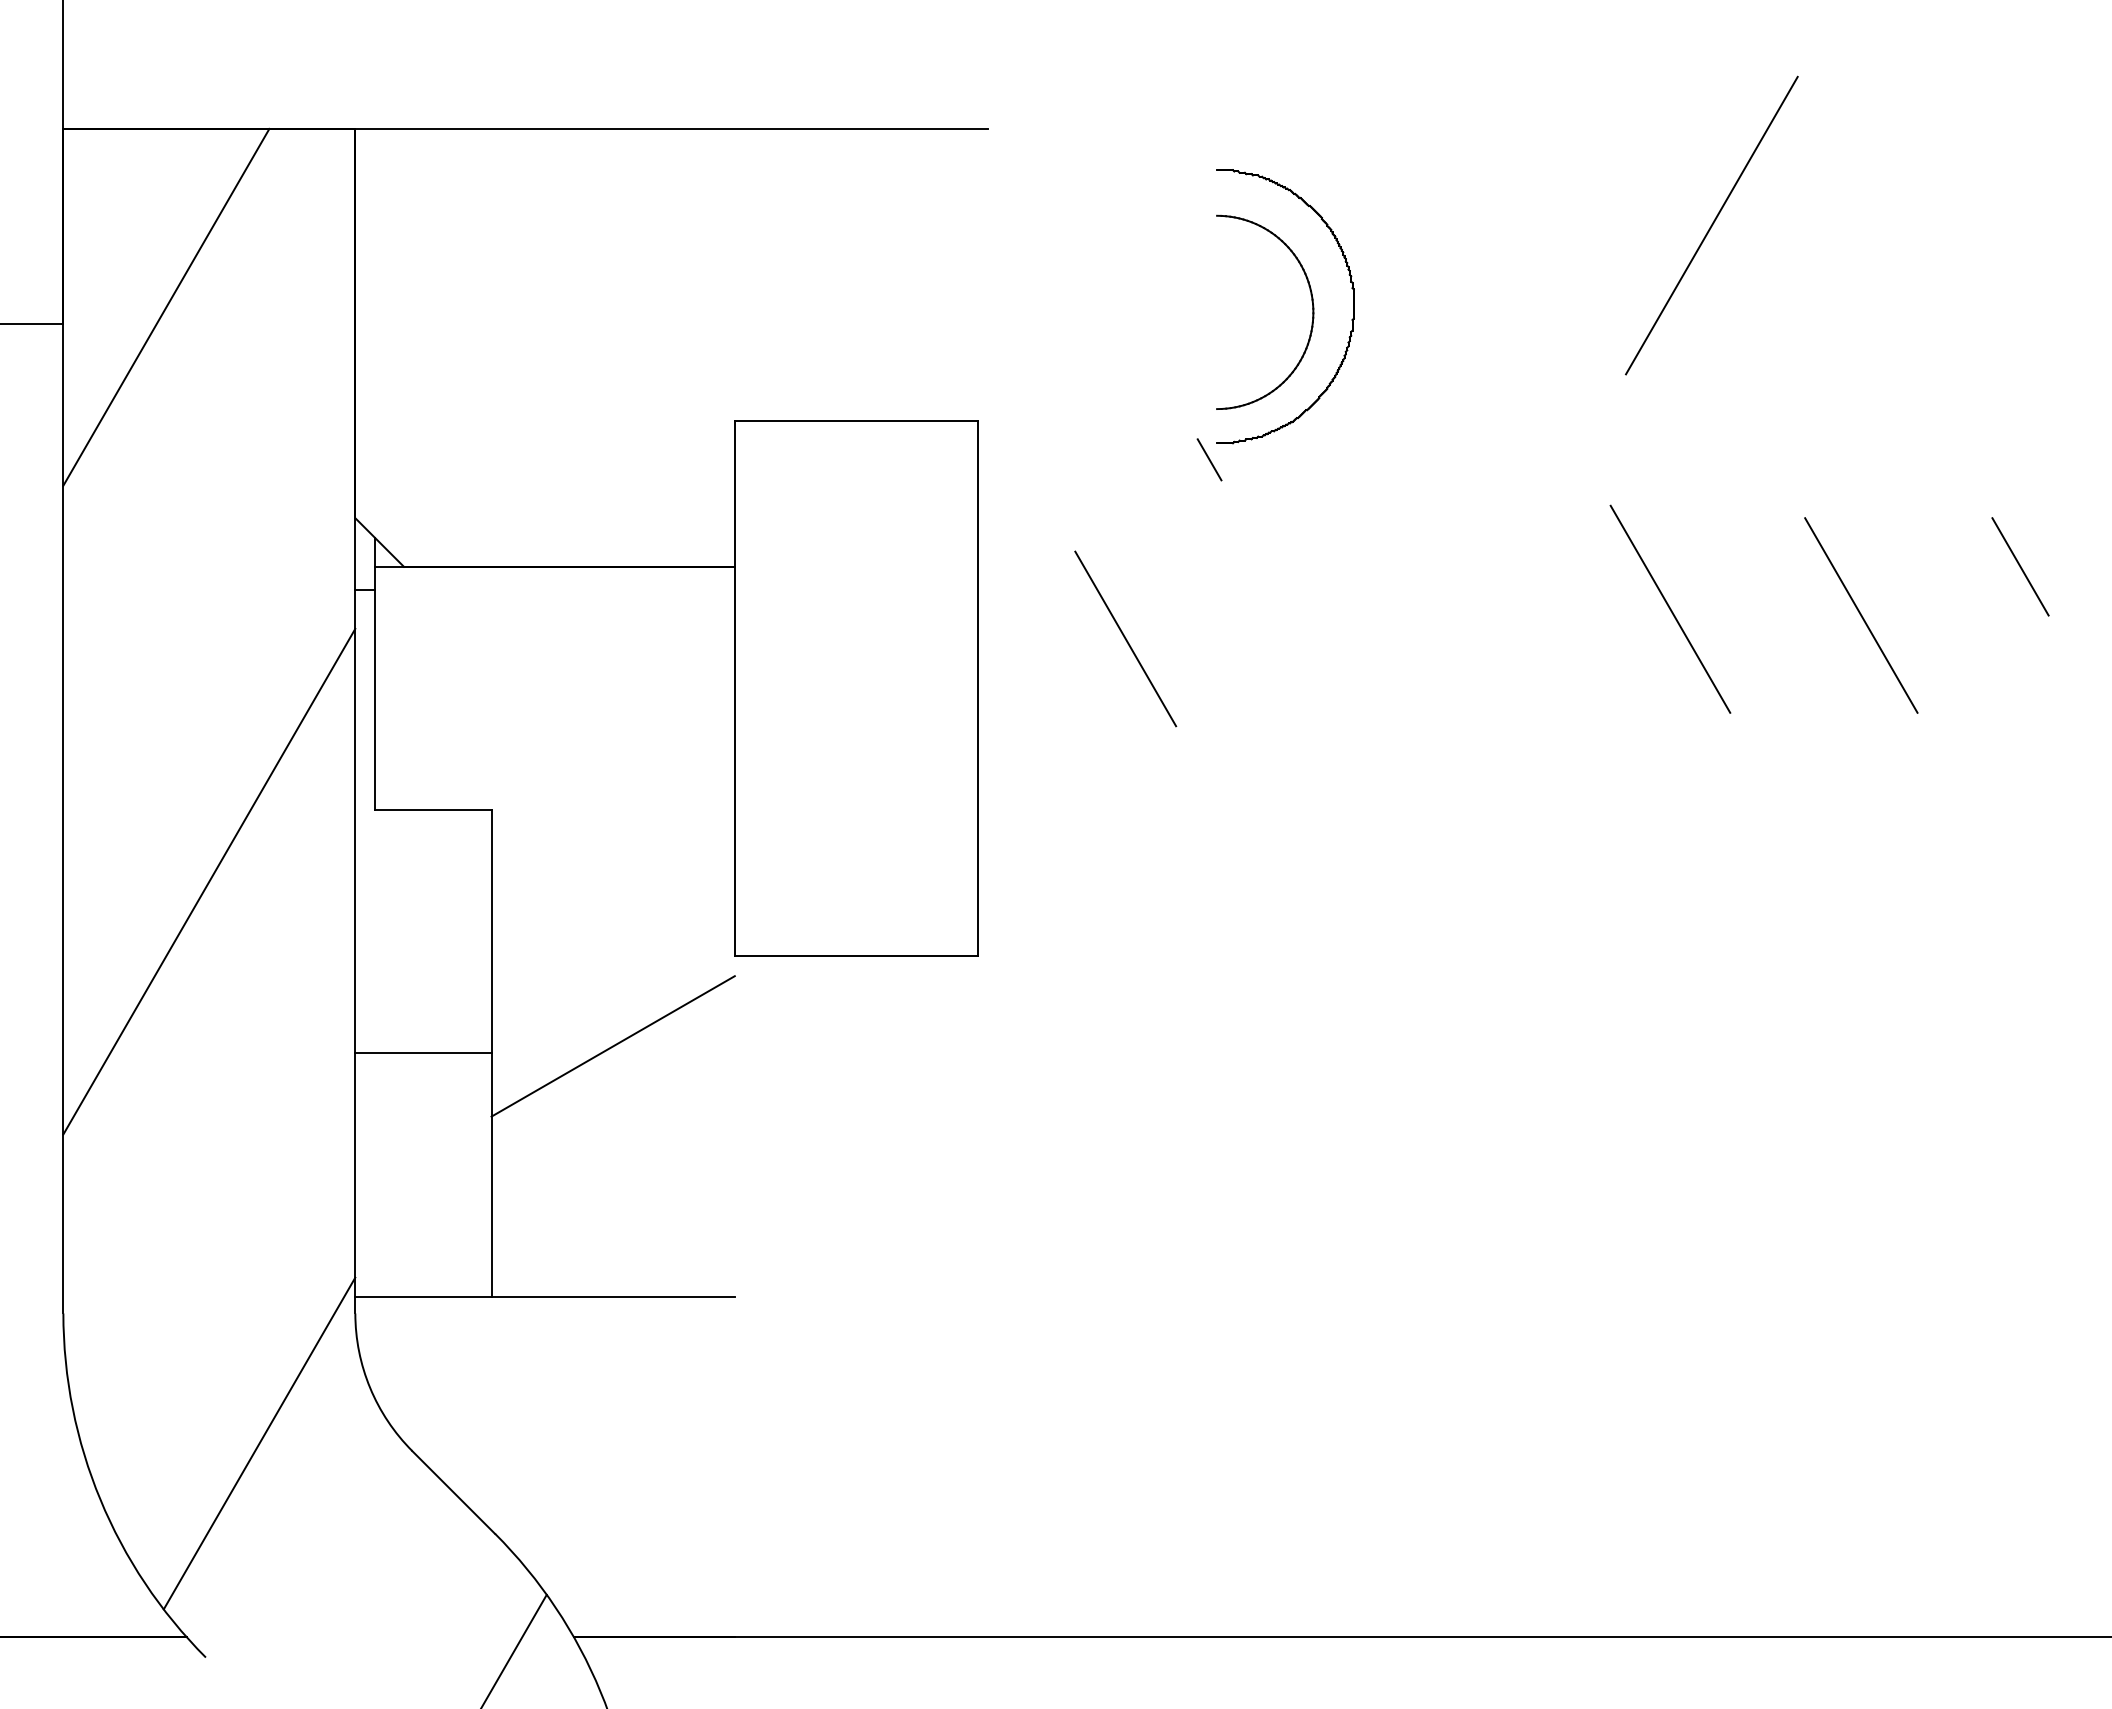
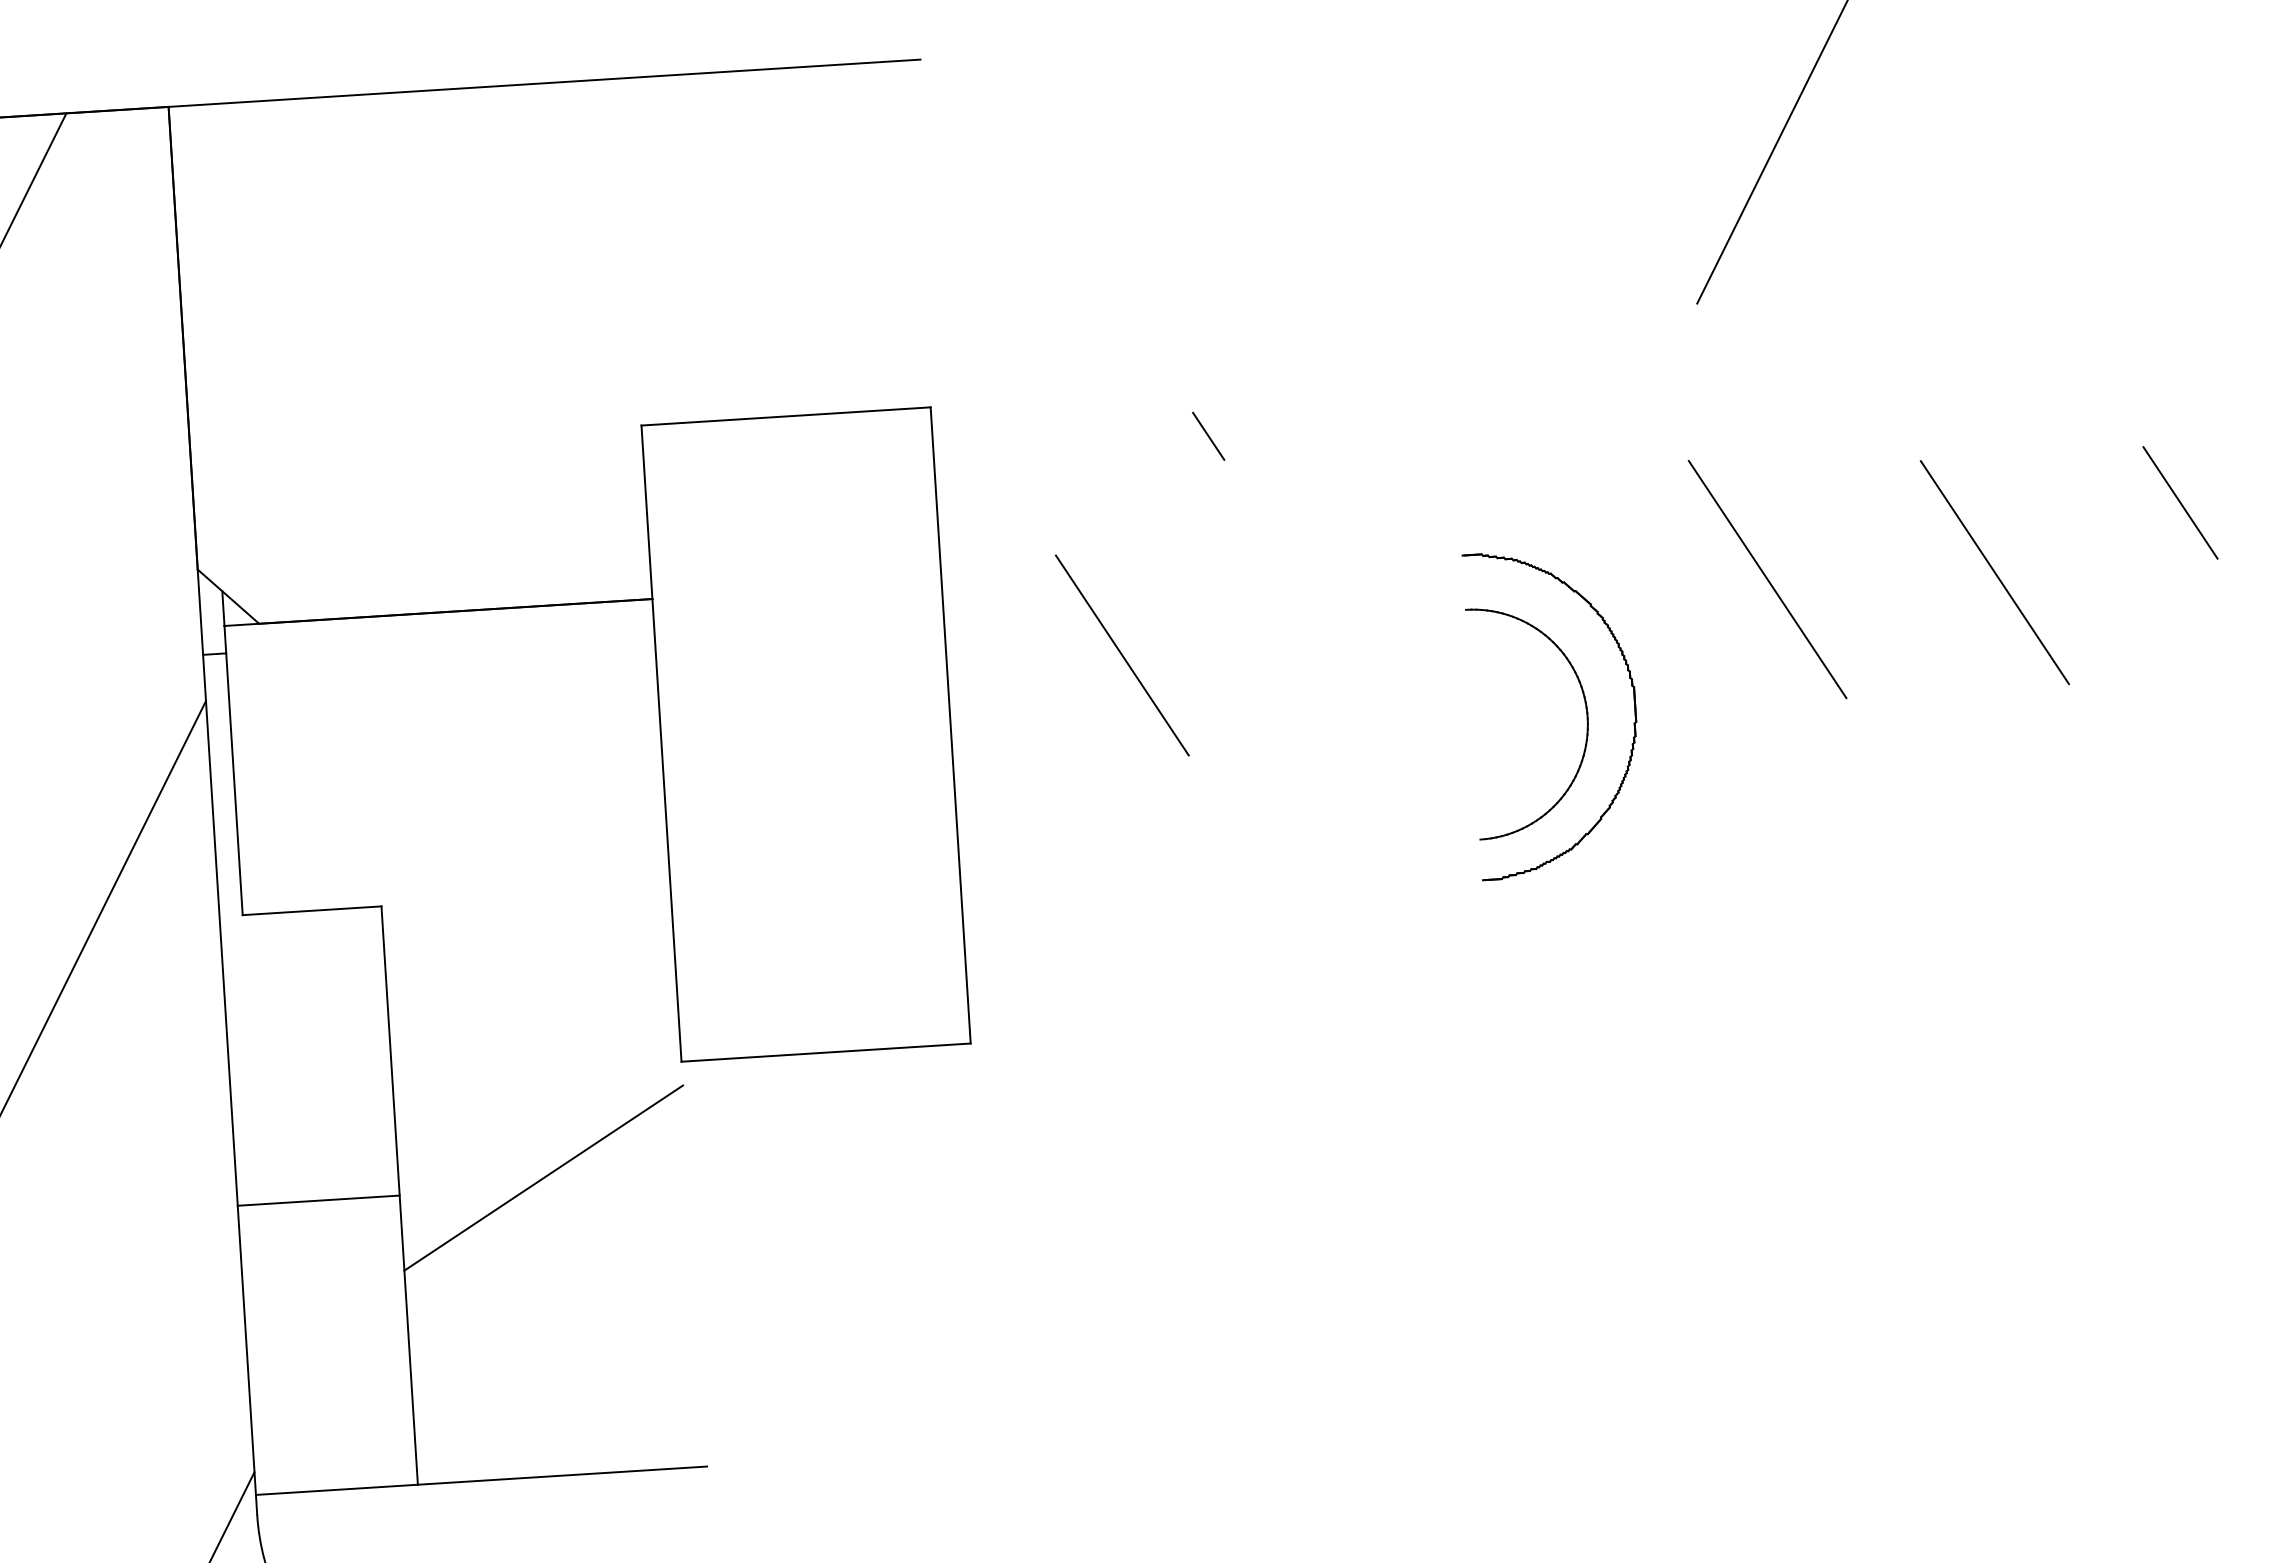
part: (1311, 301) -> (1584, 704), moved

